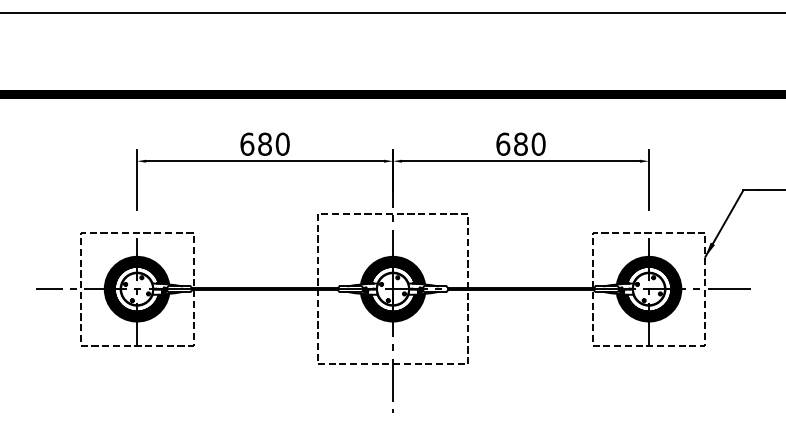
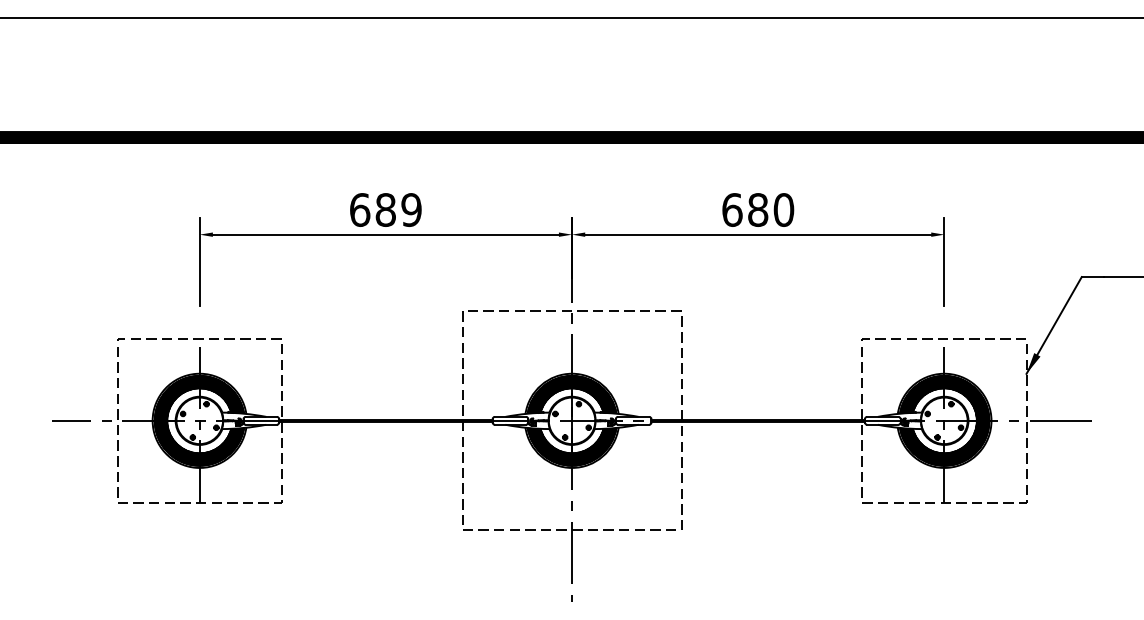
text: (282, 144) -> (411, 210), 680 -> 689

